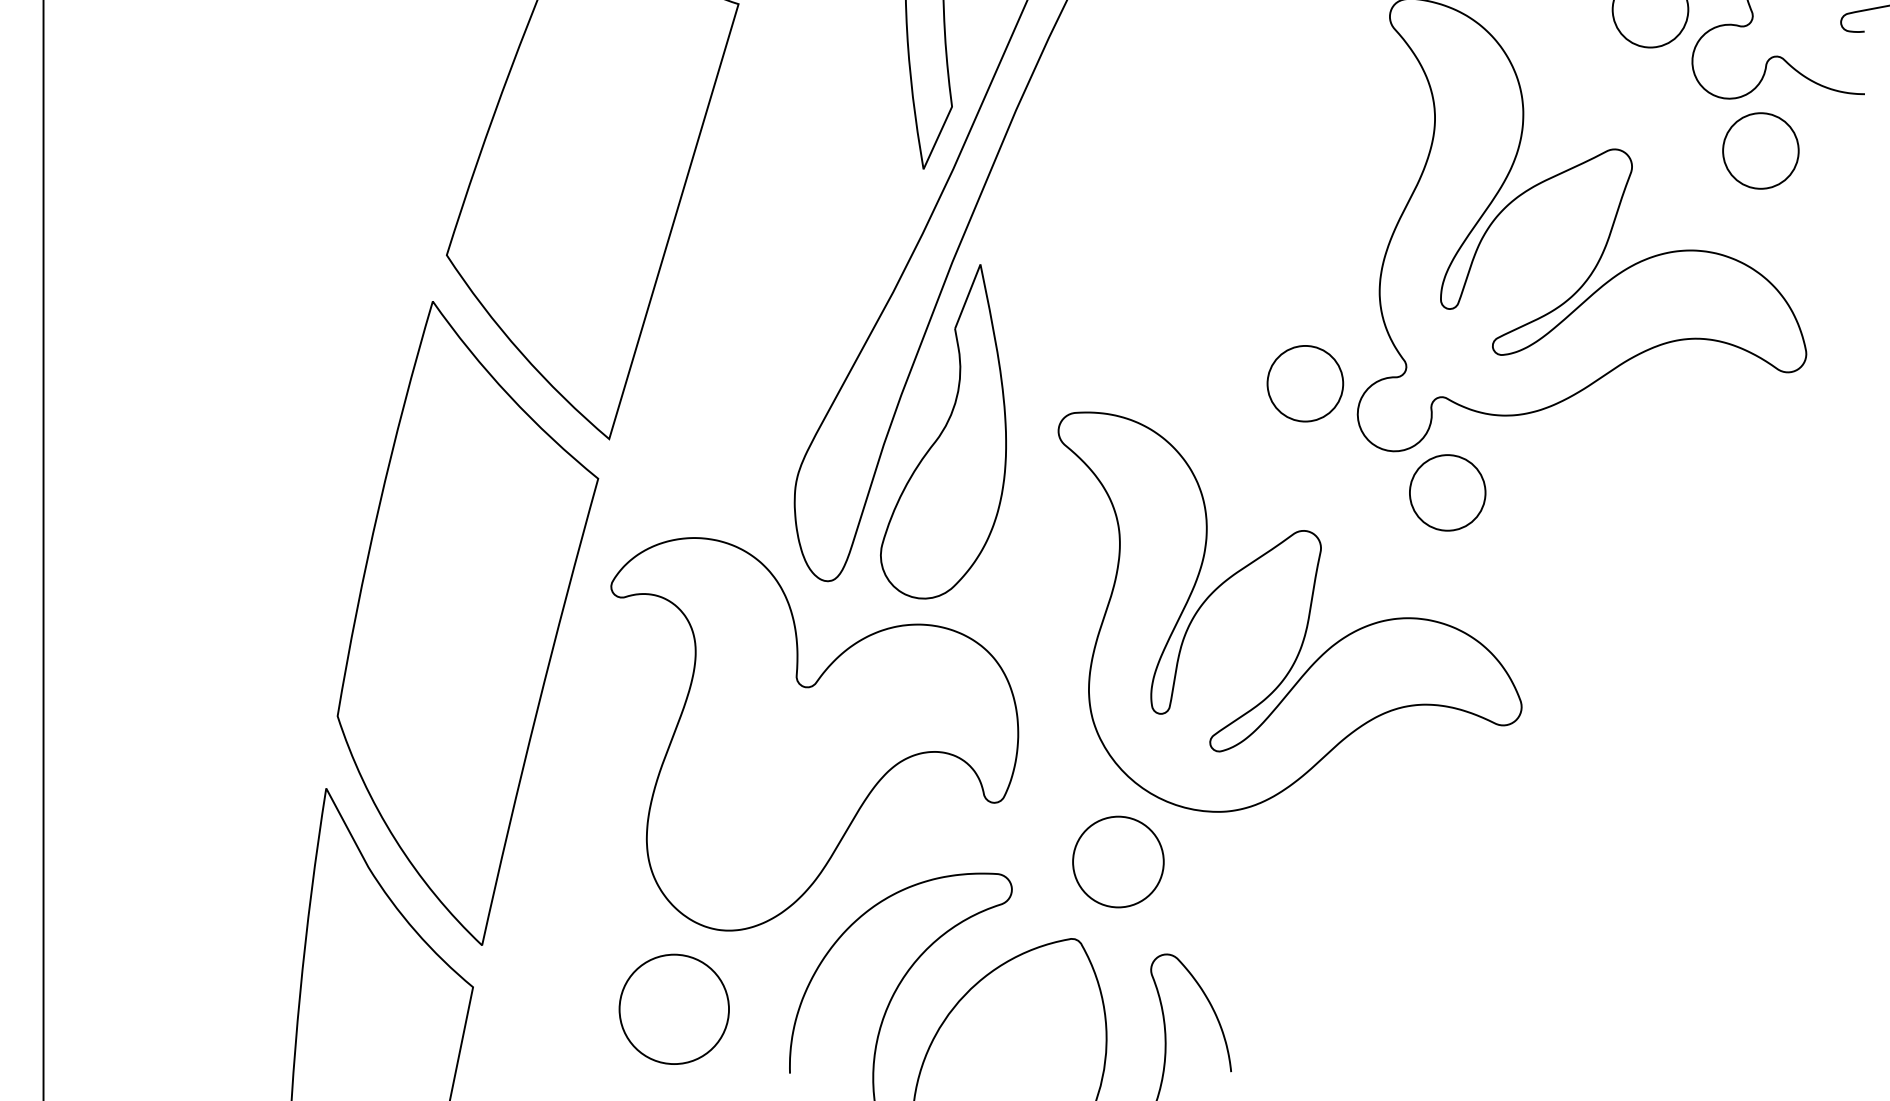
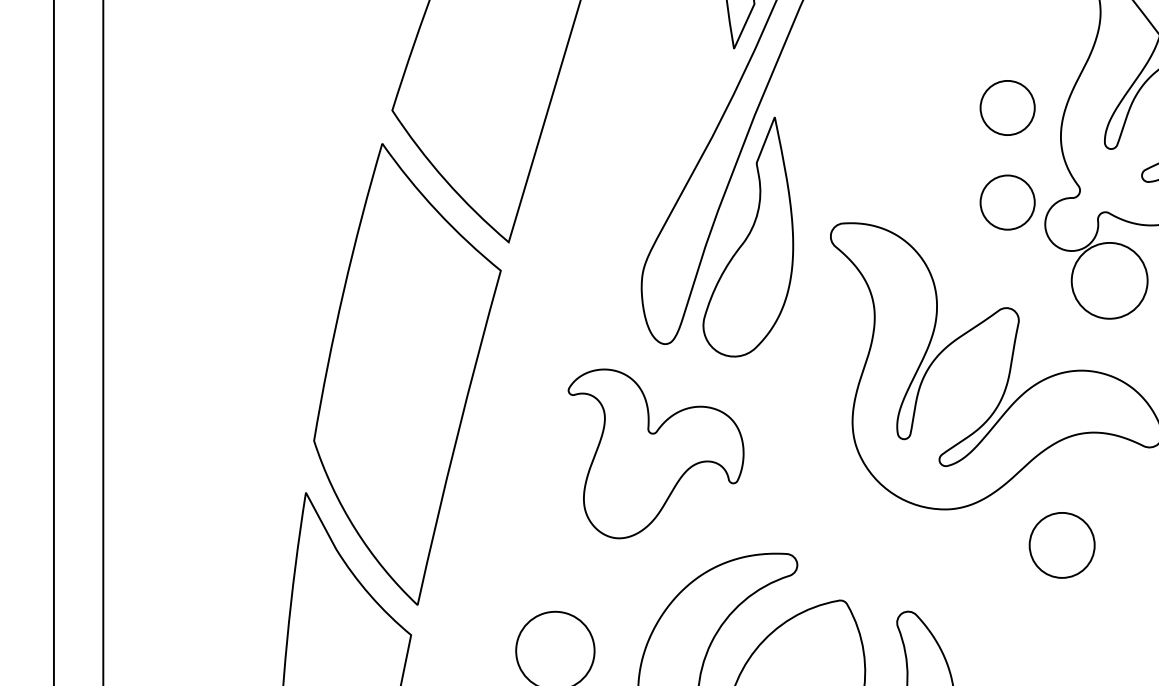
circle: (1305, 251) -> (1007, 107), added
circle: (1447, 492) -> (1109, 280), size x1.4
part: (814, 734) -> (655, 453), size x0.6
circle: (1118, 861) -> (1062, 545), moved

